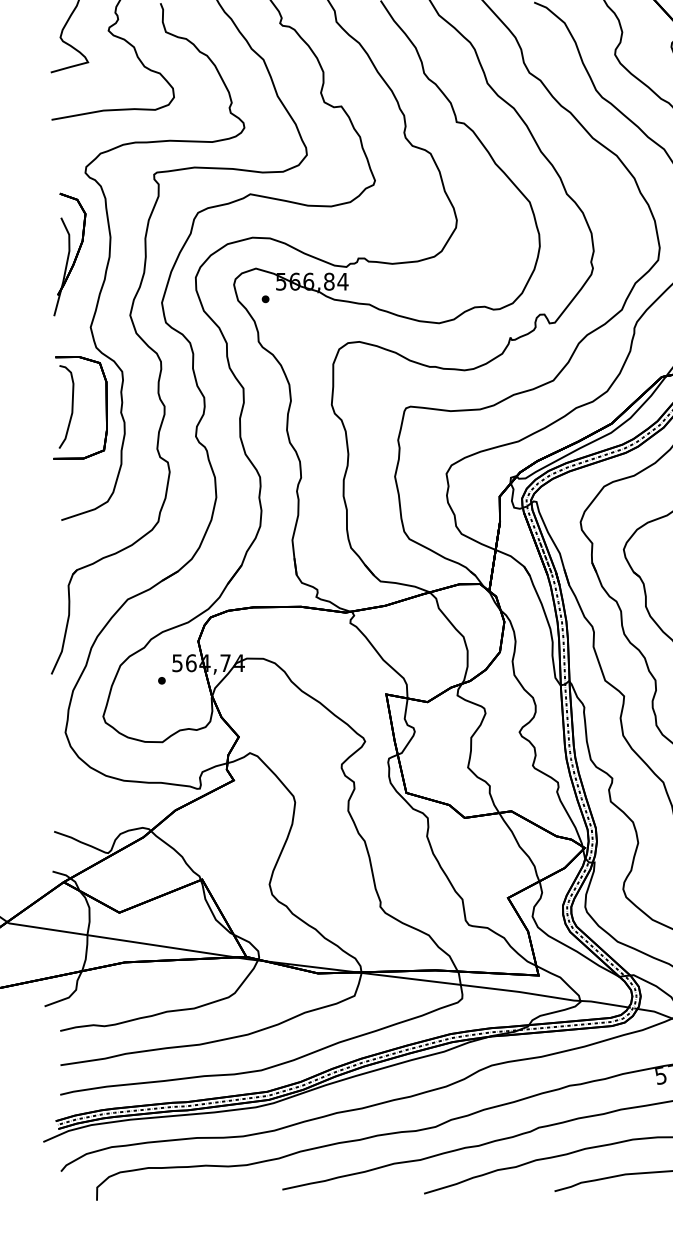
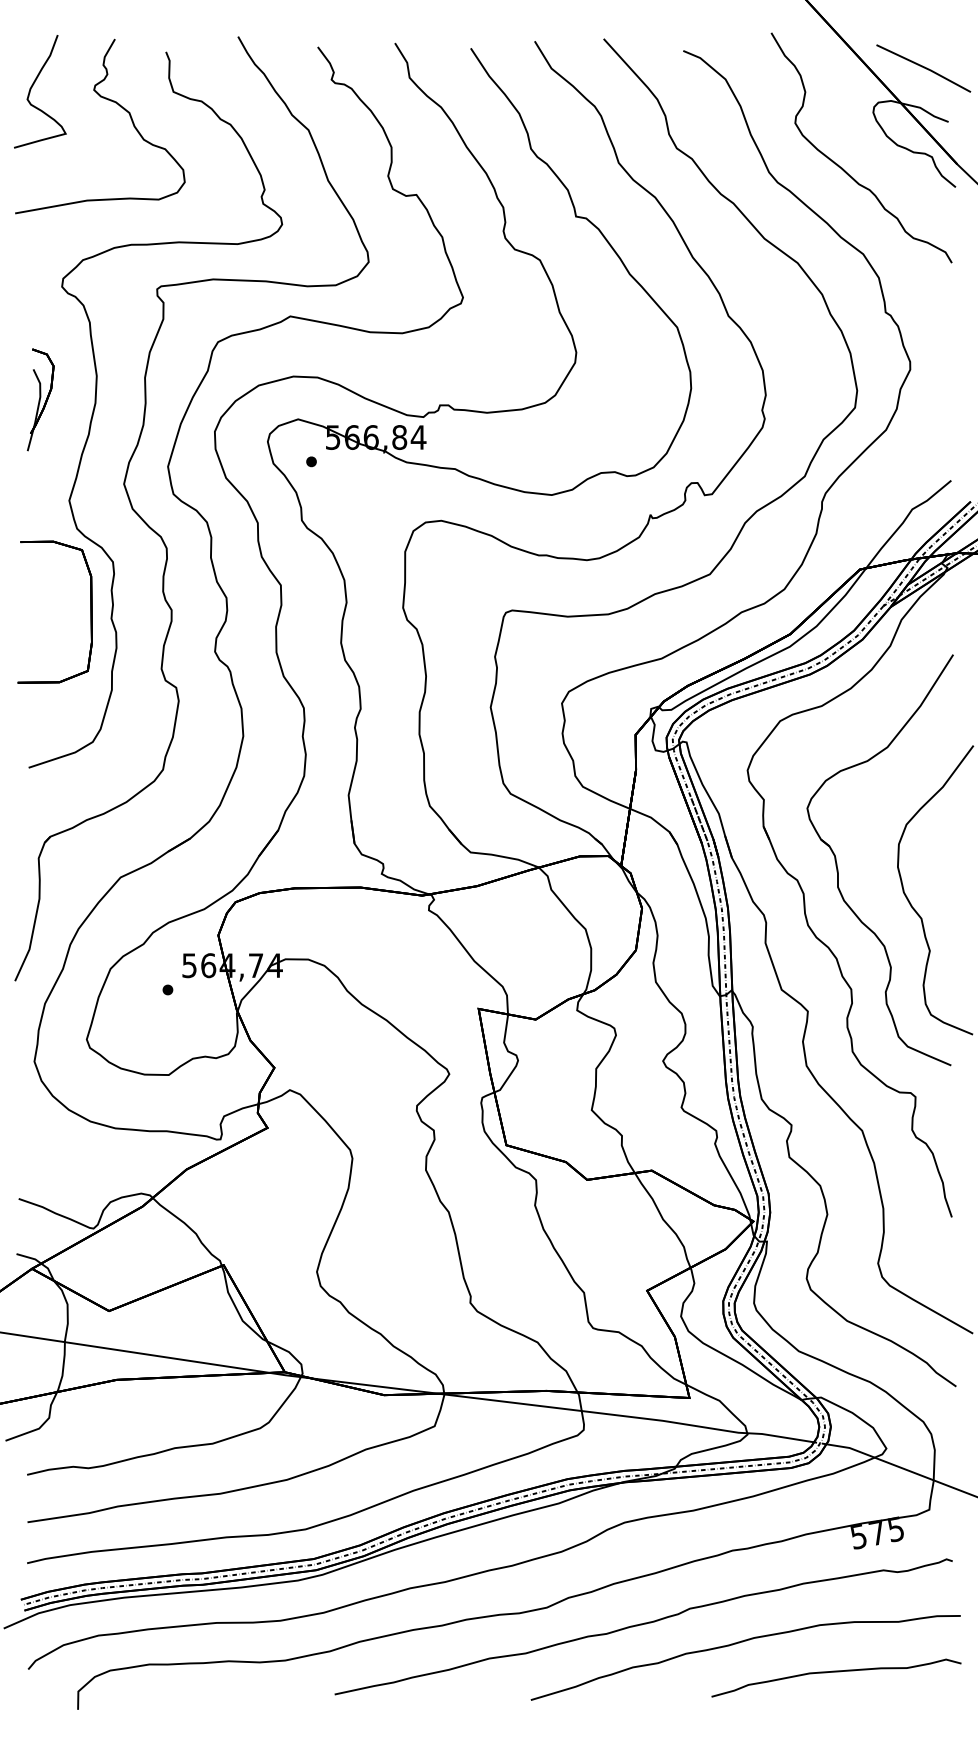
part: (69, 254) -> (40, 399), size x0.6
curve: (72, 406) -> (43, 610), removed

